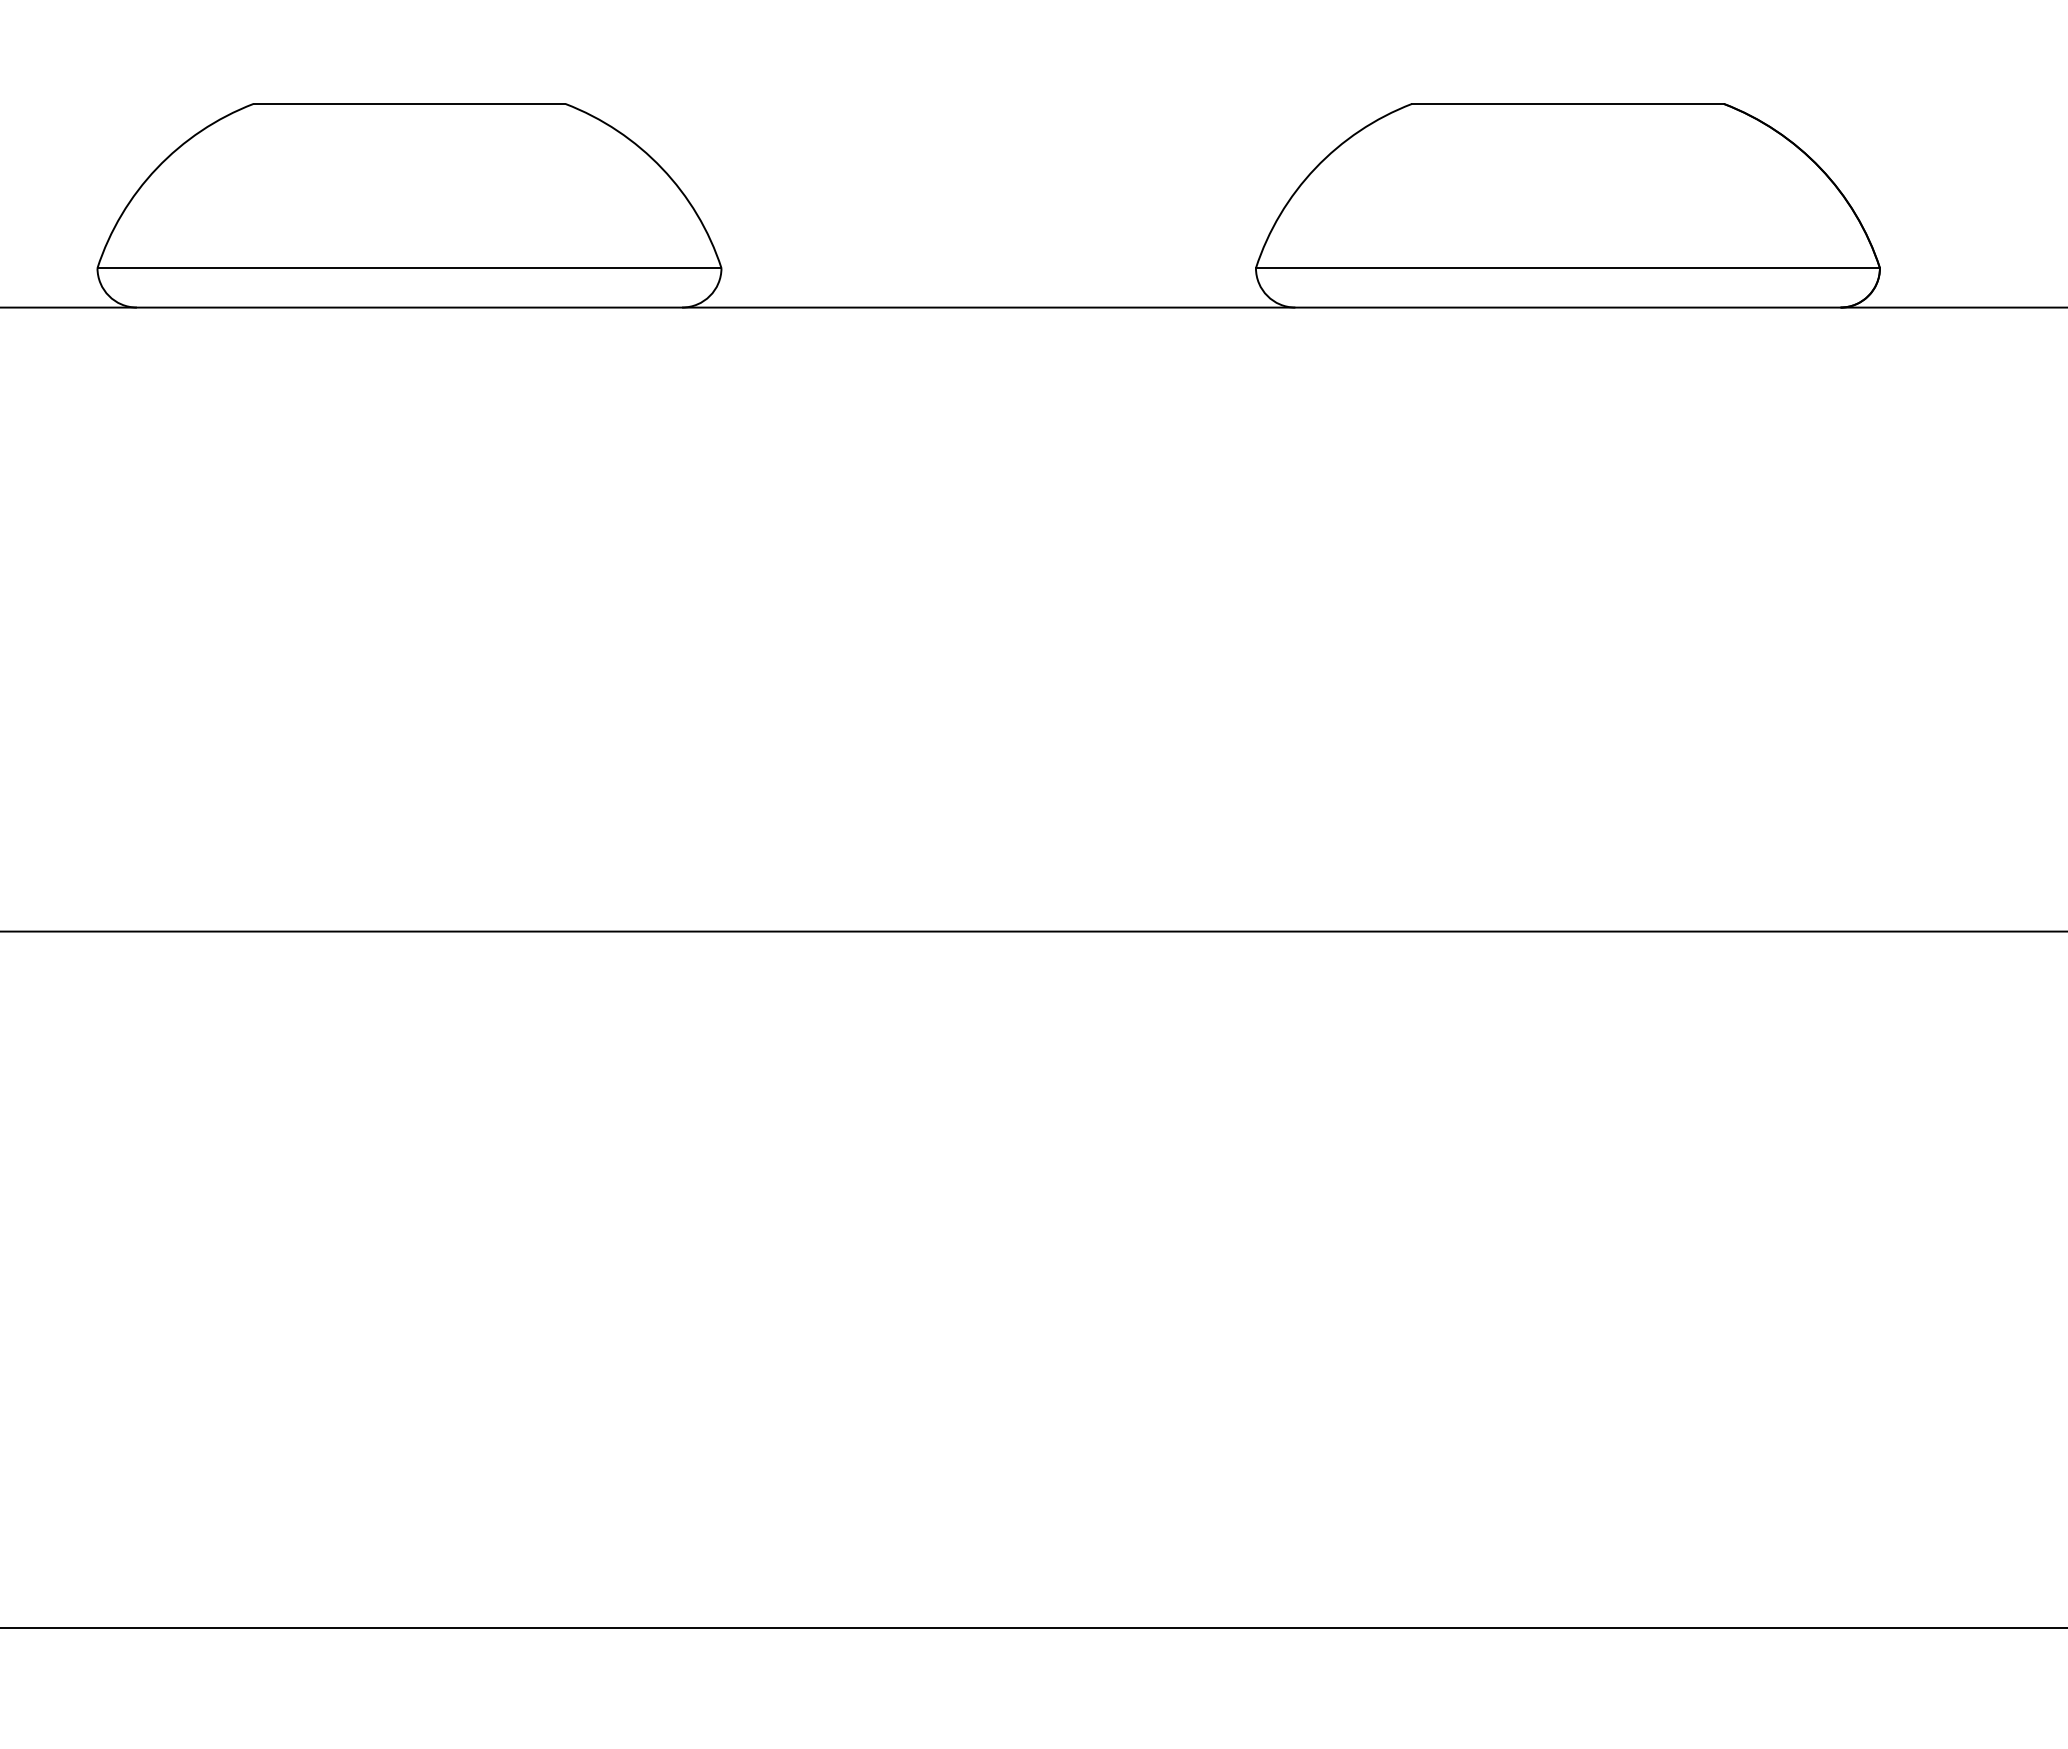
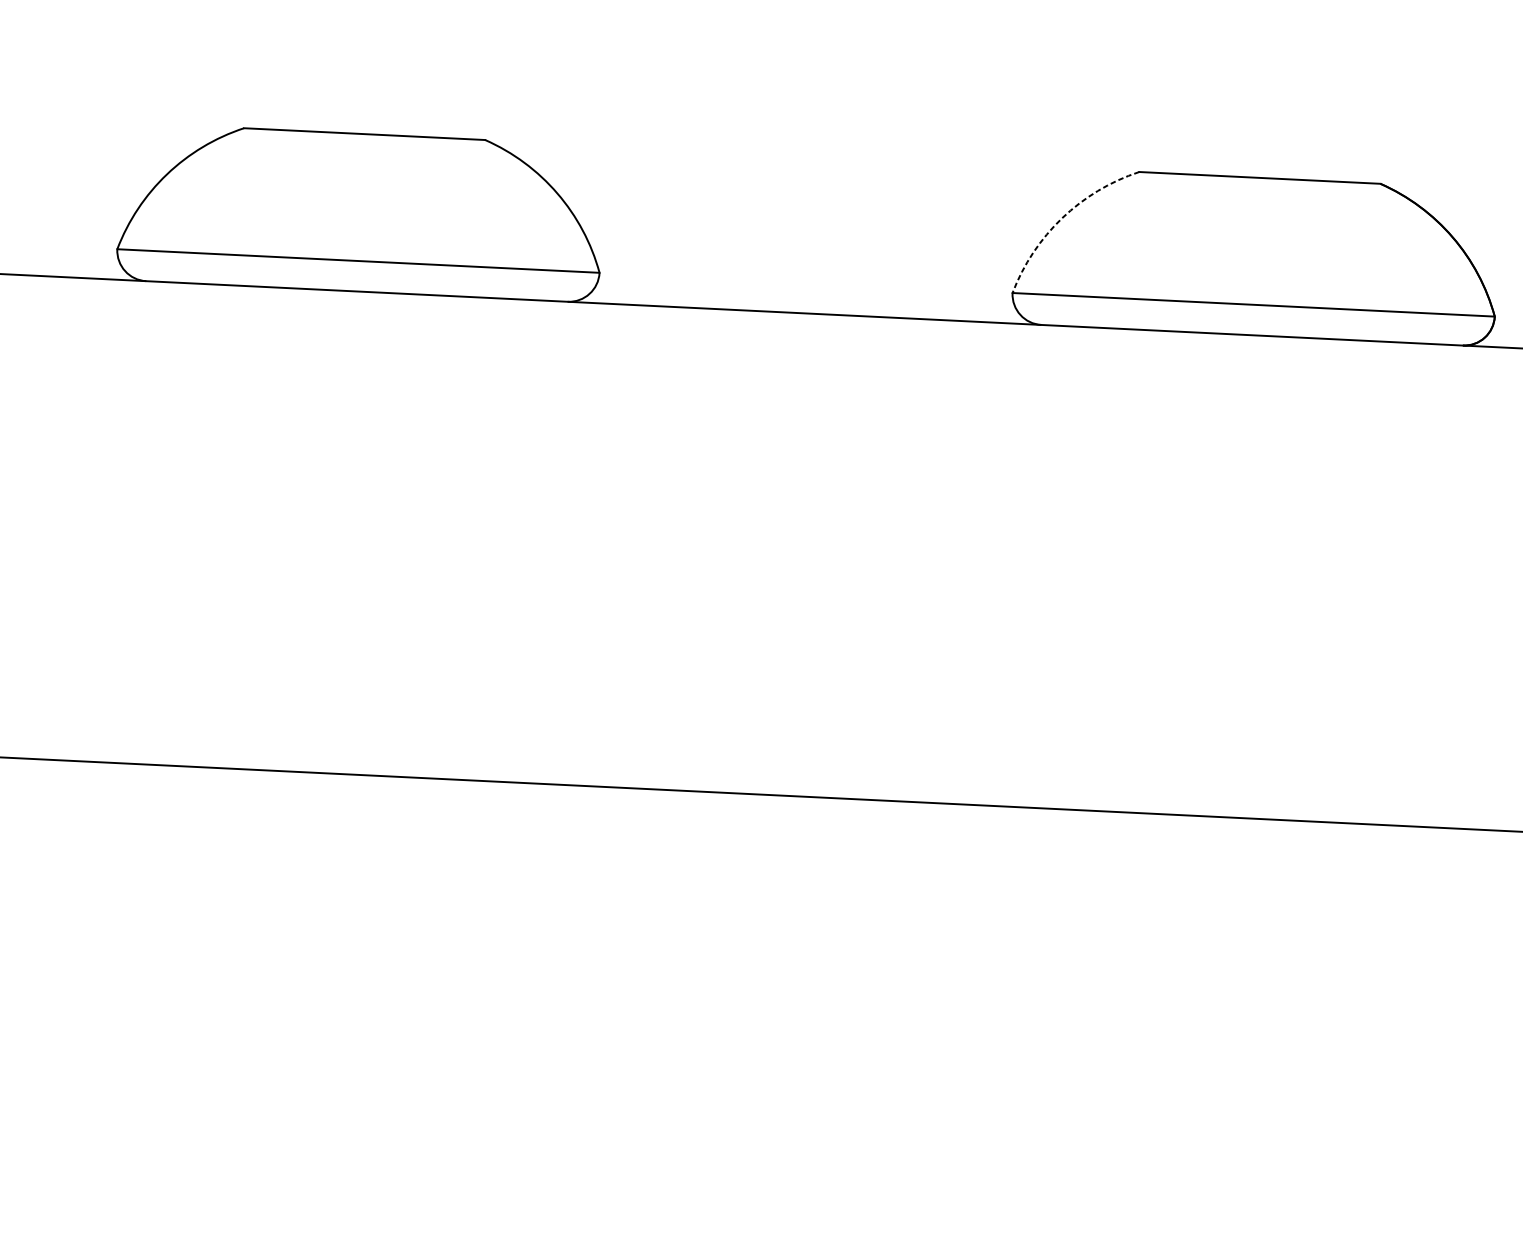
arc: (1315, 168) -> (1062, 218), solid -> dashed

